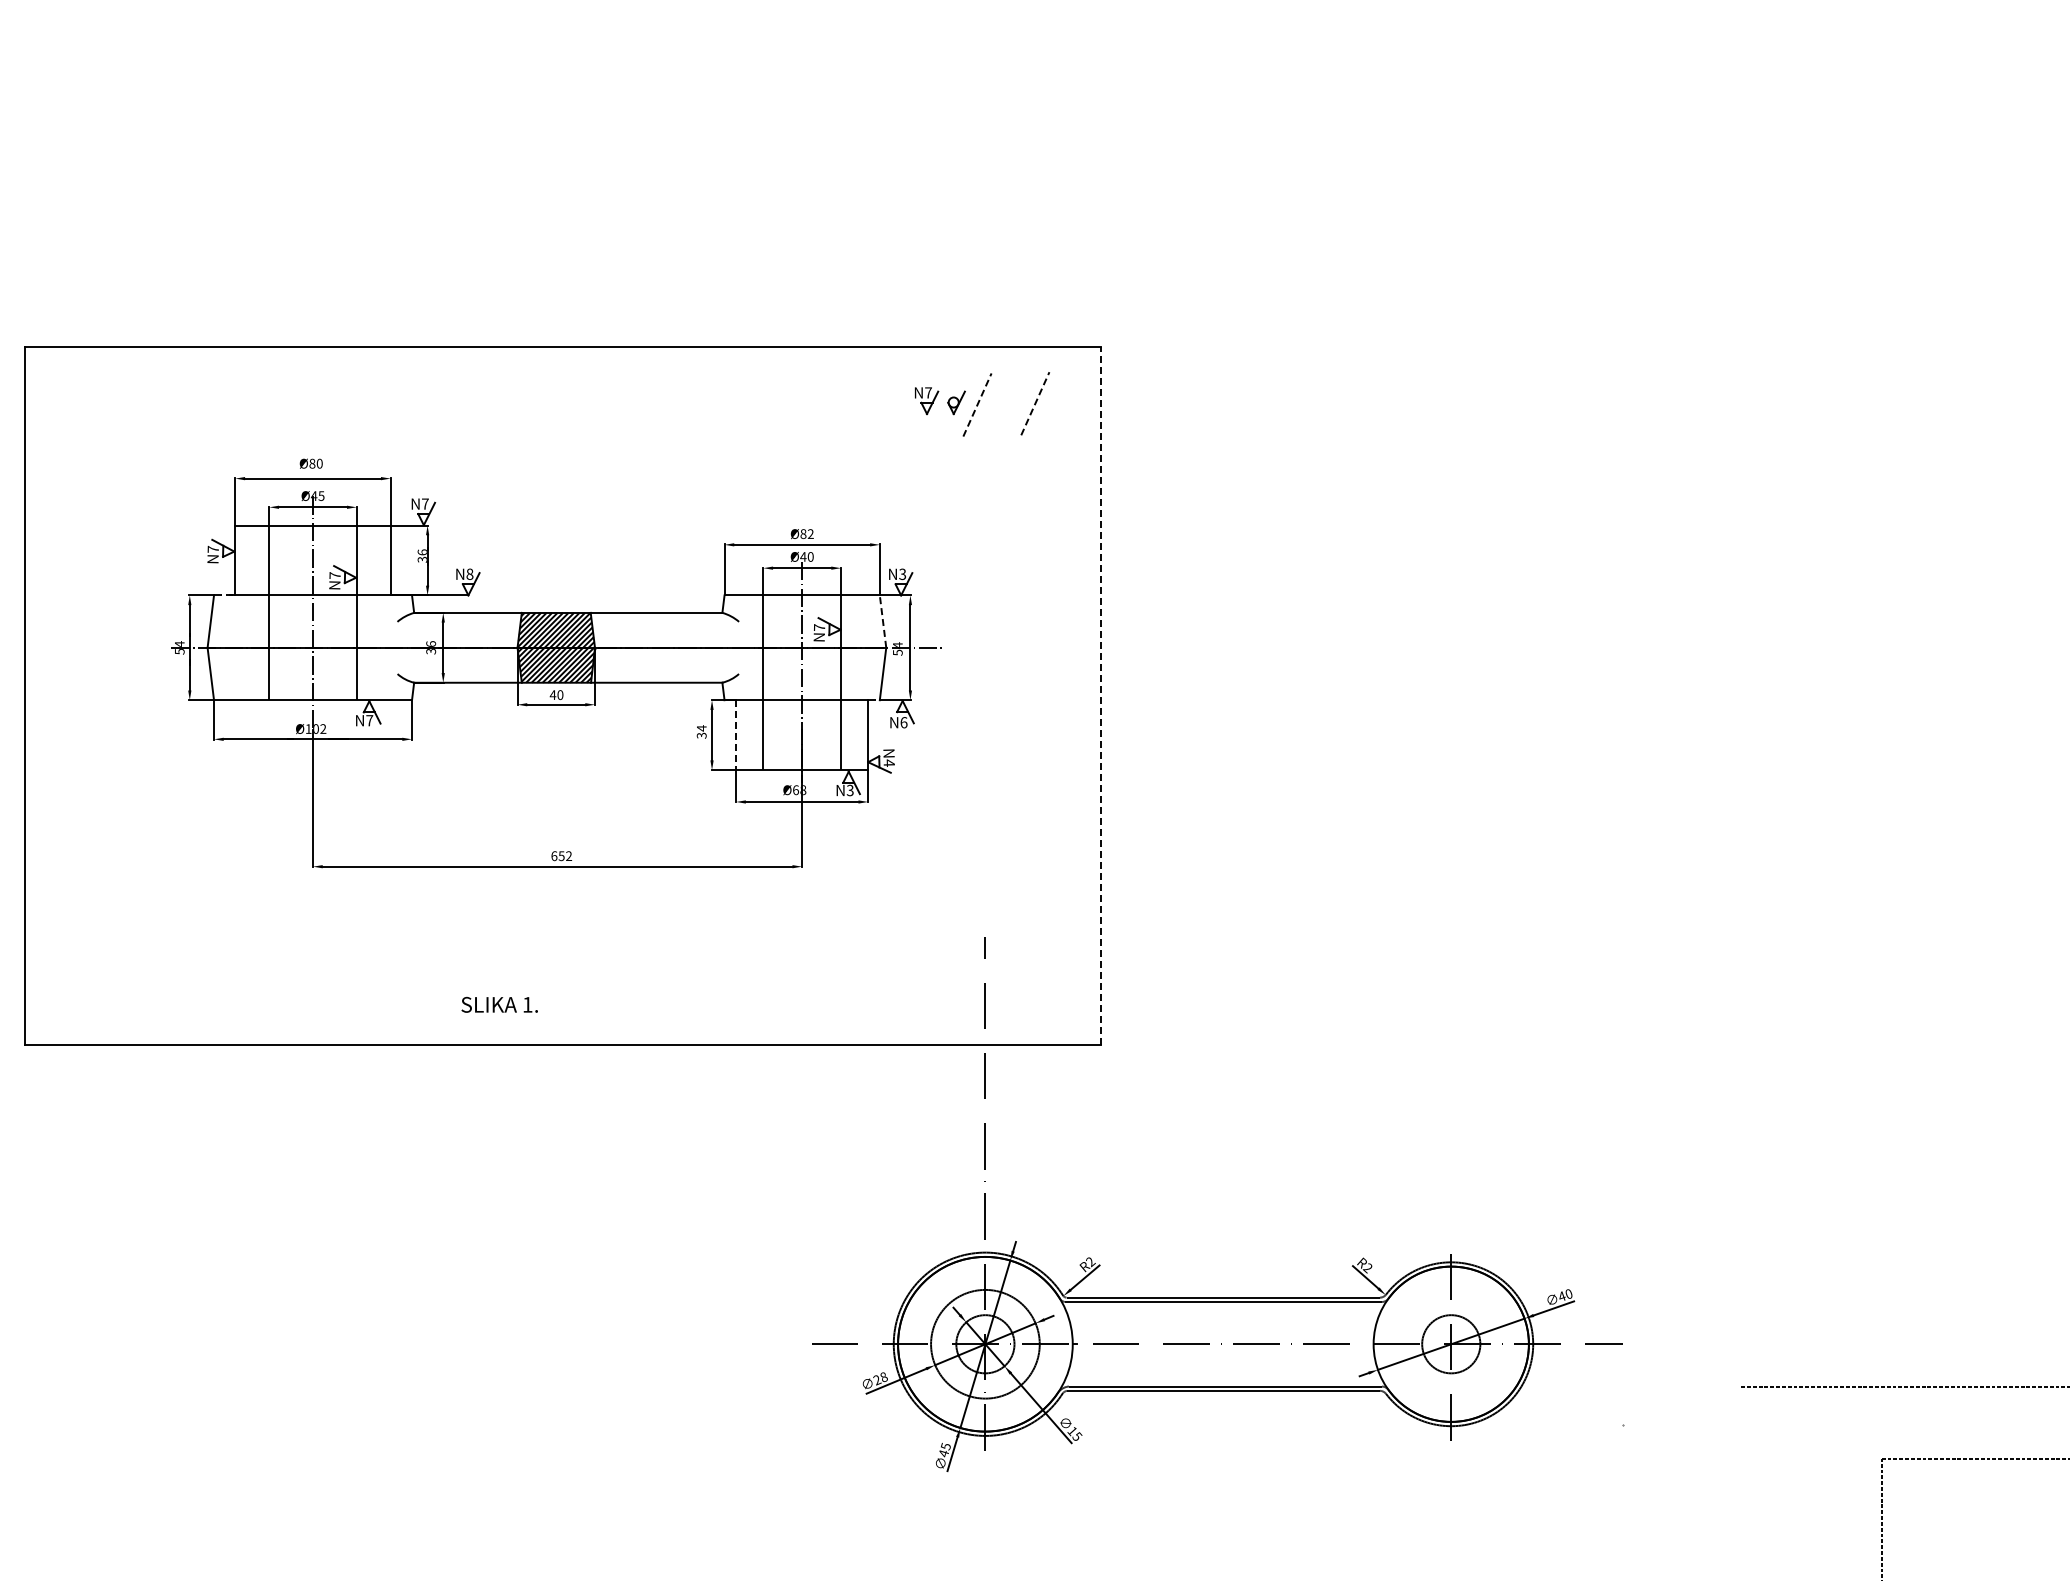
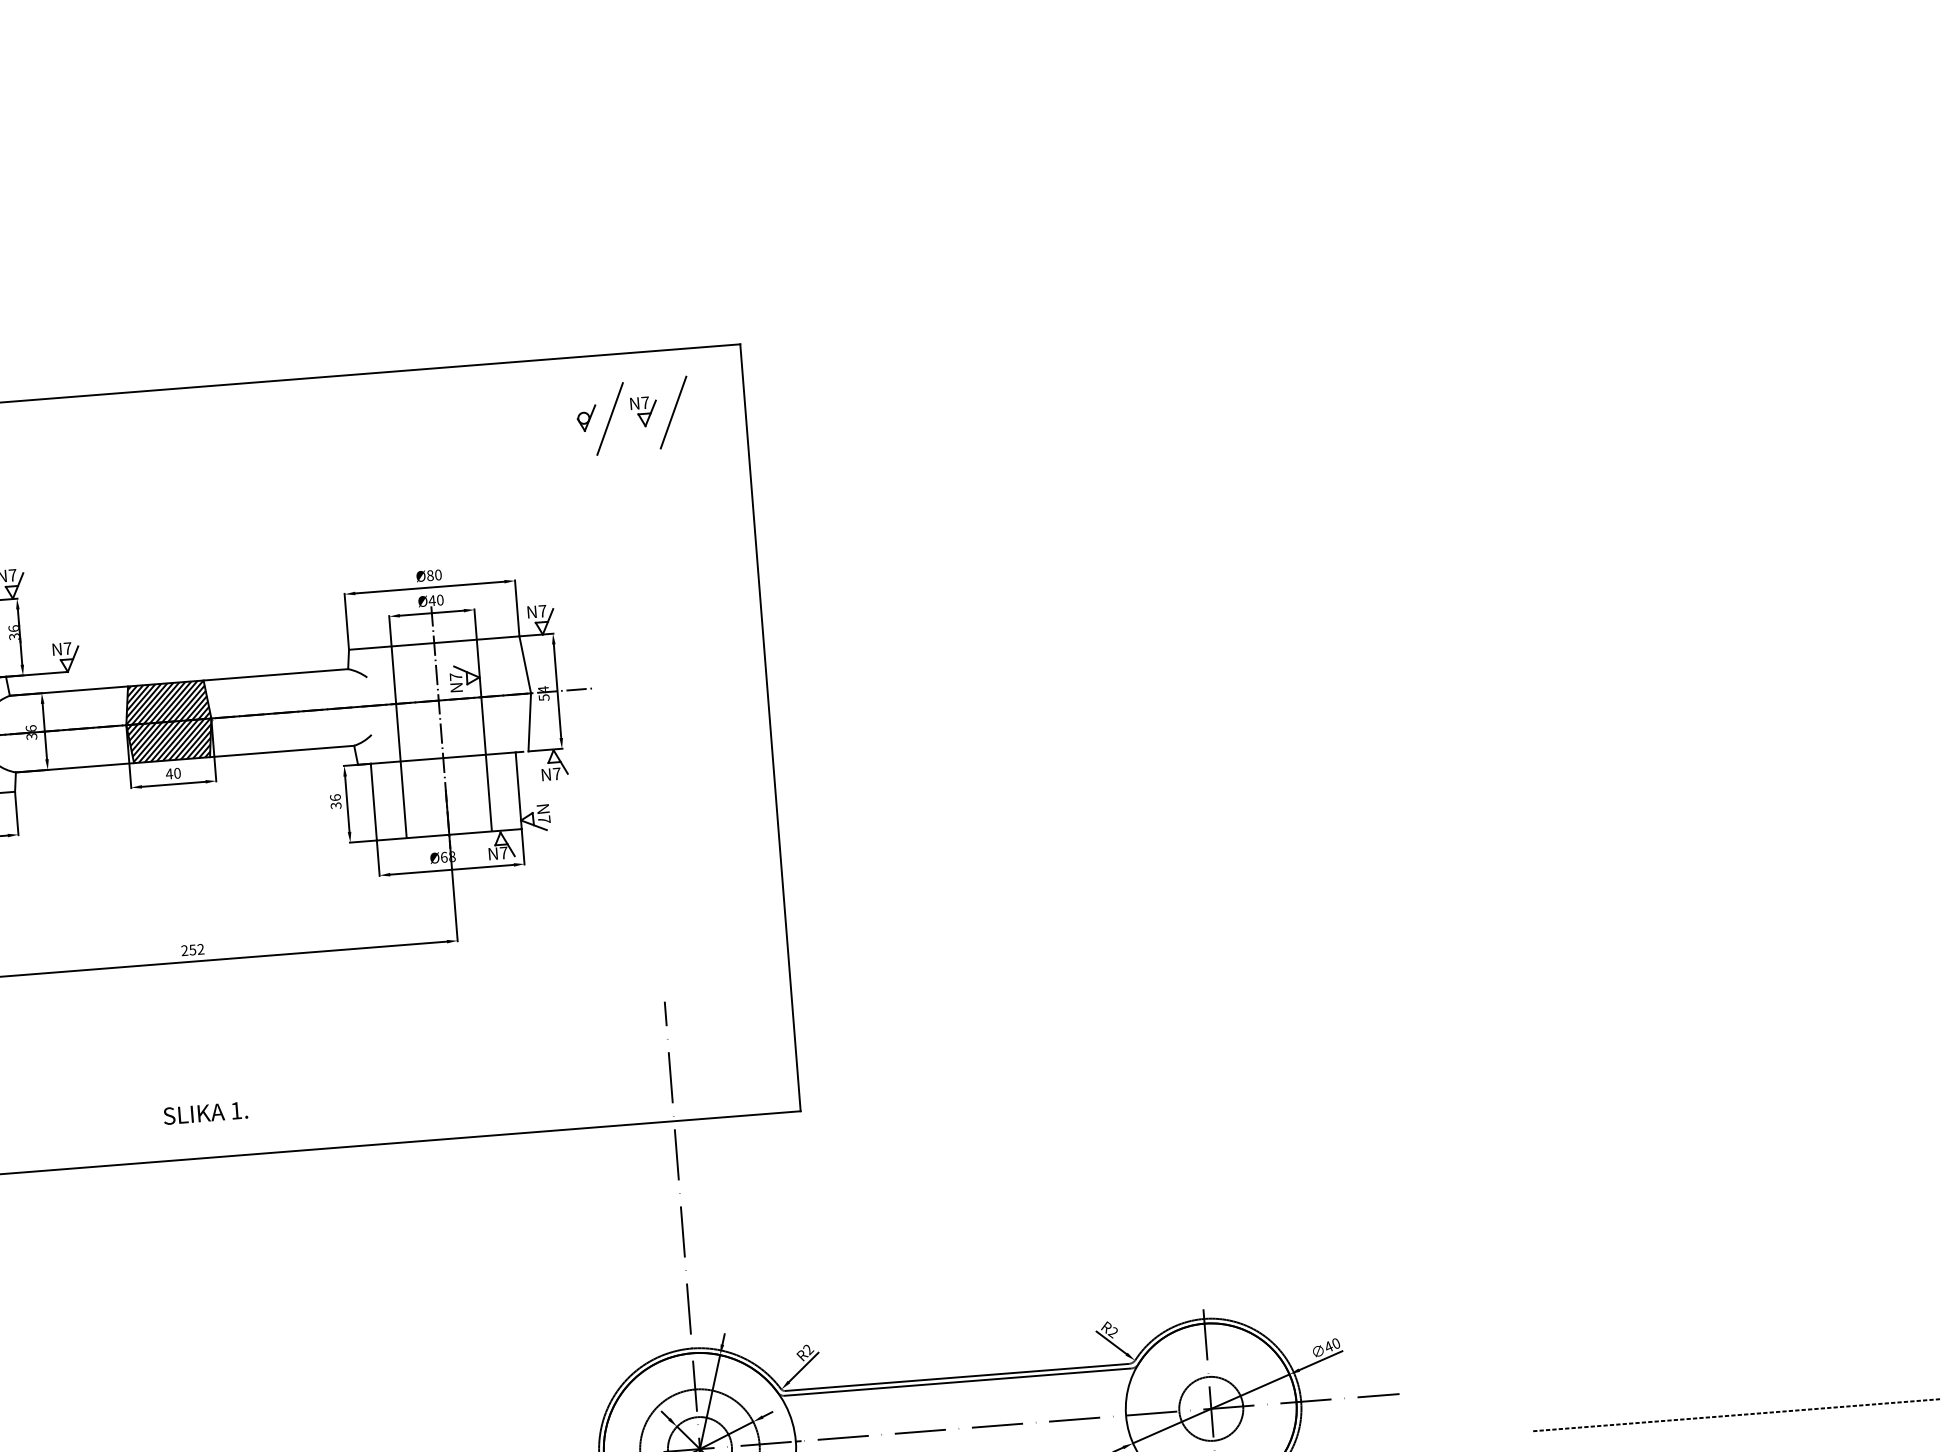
part: (927, 401) -> (645, 412), moved
line: (1035, 403) -> (673, 412), dashed -> solid
line: (977, 405) -> (610, 419), dashed -> solid
text: (810, 533) -> (438, 574), Ø82 -> Ø80
text: (469, 573) -> (67, 647), N8 -> N7
text: (902, 574) -> (542, 611), N3 -> N7
line: (882, 621) -> (524, 664), dashed -> solid
line: (1100, 695) -> (770, 727), dashed -> solid
text: (903, 722) -> (556, 773), N6 -> N7
text: (701, 728) -> (335, 797), 34 -> 36
line: (736, 735) -> (374, 802), dashed -> solid
text: (888, 762) -> (543, 819), N4 -> N7
text: (849, 790) -> (503, 853), N3 -> N7
text: (554, 856) -> (184, 951), 652 -> 252
text: (499, 1004) -> (205, 1112), moved

